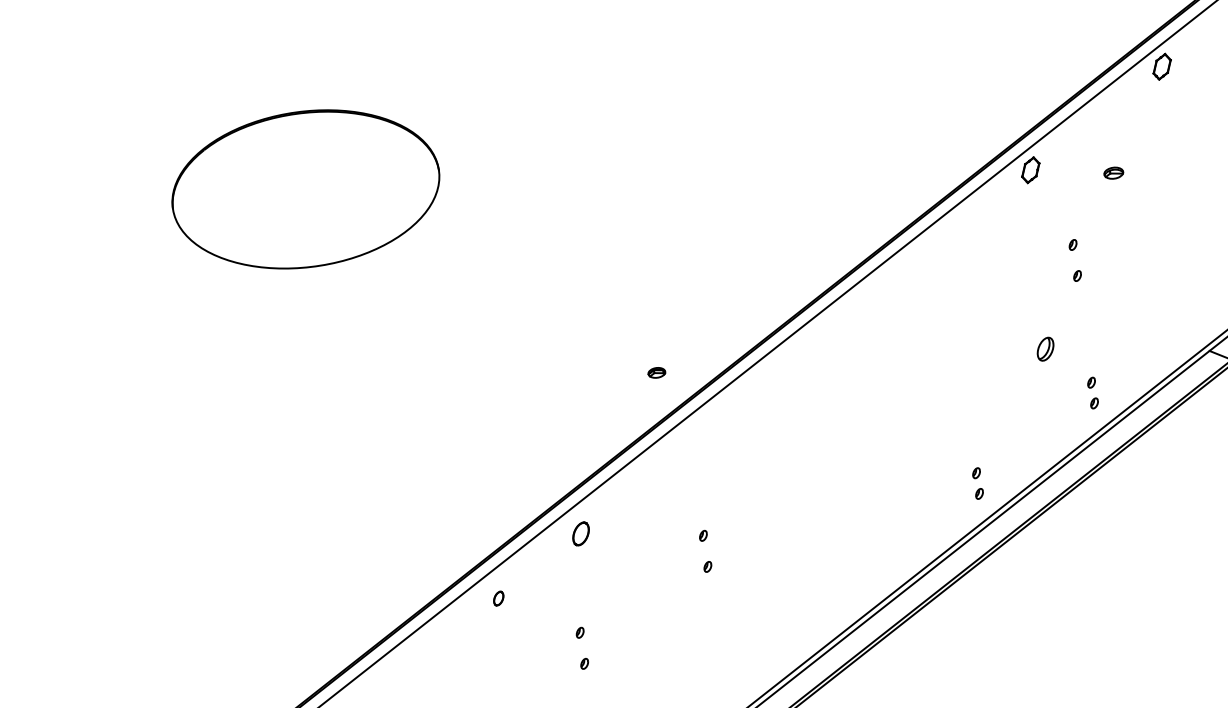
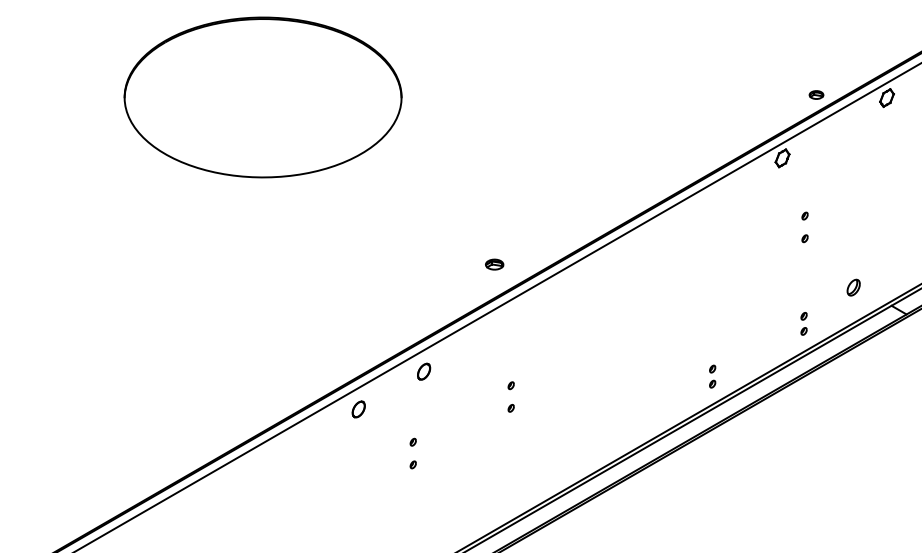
part: (1113, 172) -> (816, 94), moved
part: (305, 189) -> (262, 97), size x1.43
part: (1045, 349) -> (853, 287), moved
part: (656, 372) -> (494, 264), size x1.43
part: (498, 598) -> (358, 409), size x1.67

